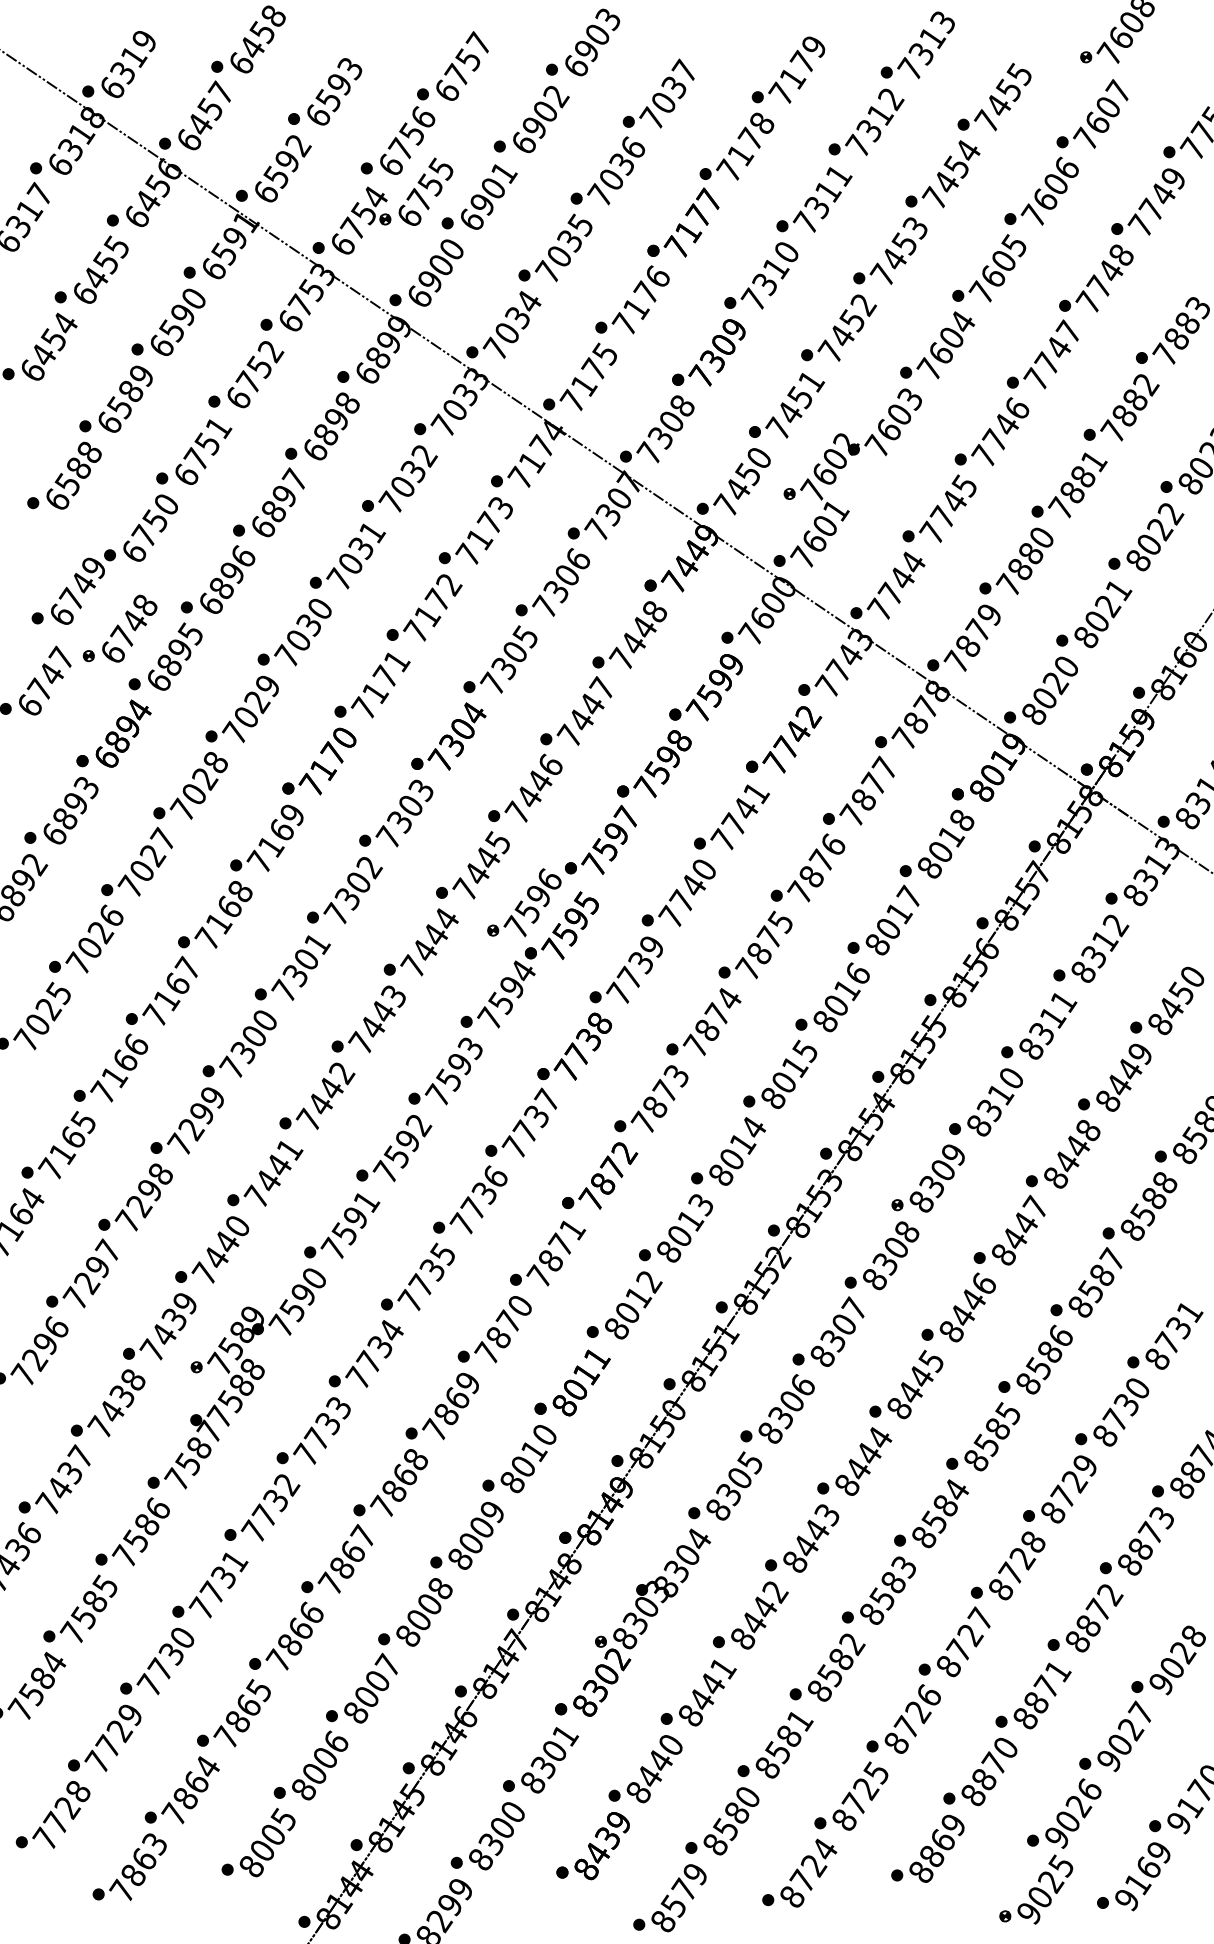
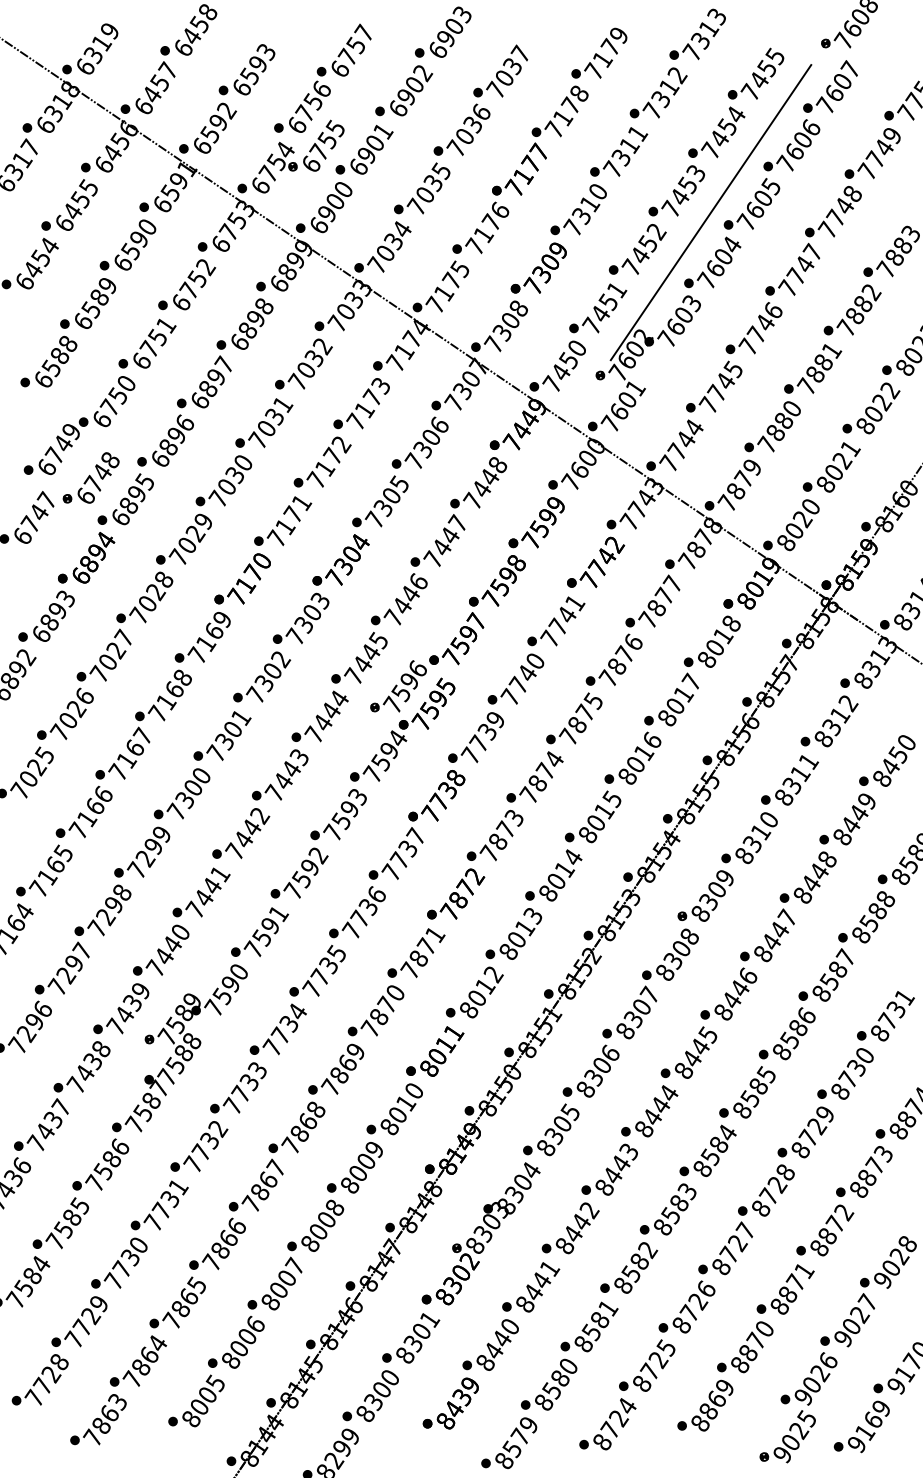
line: (934, 279) -> (710, 212), added

